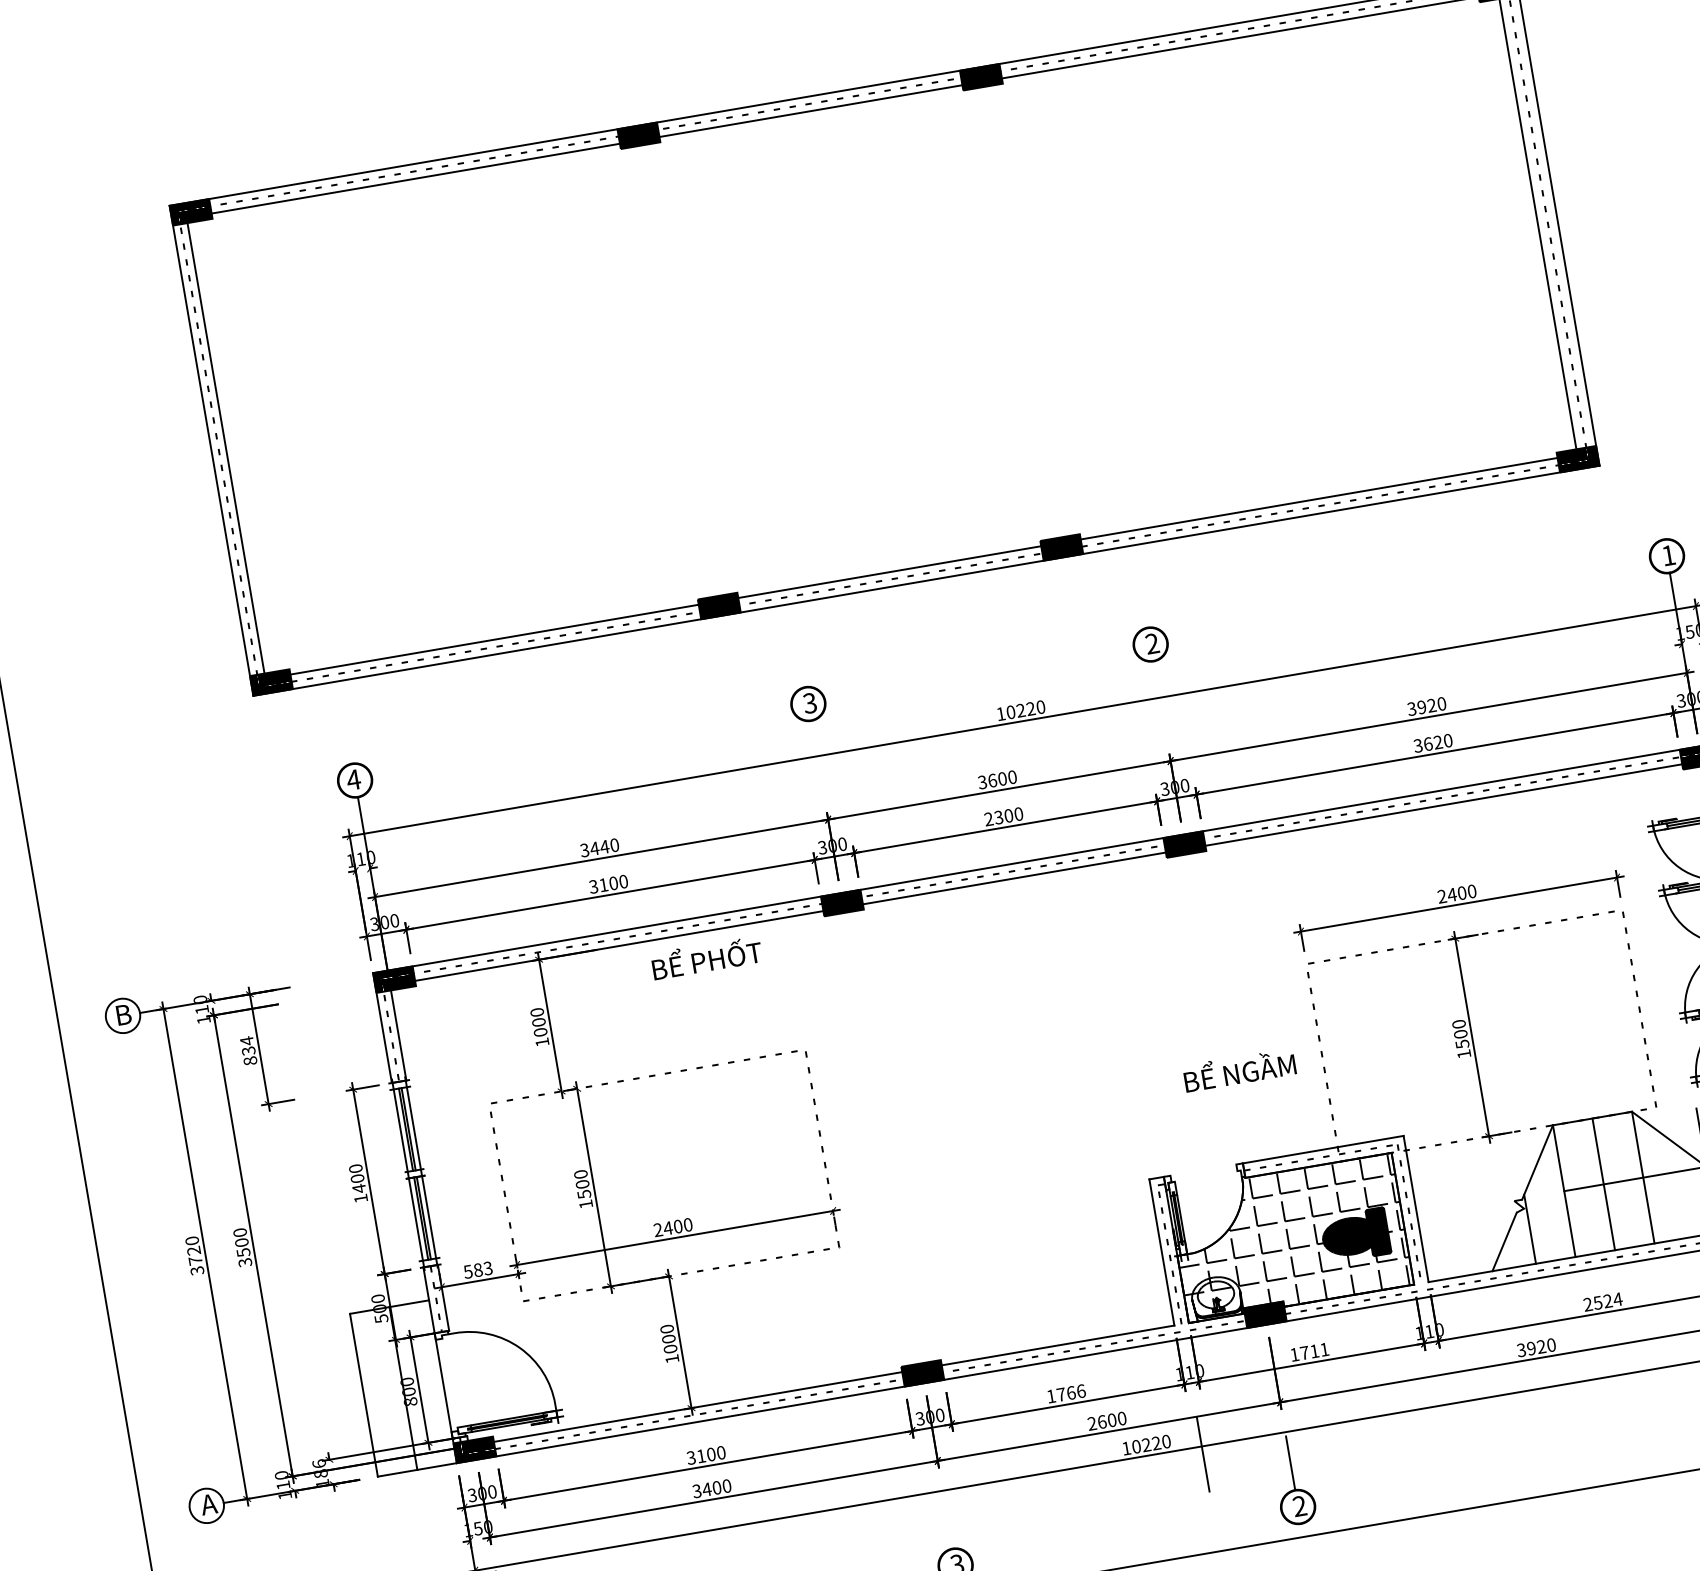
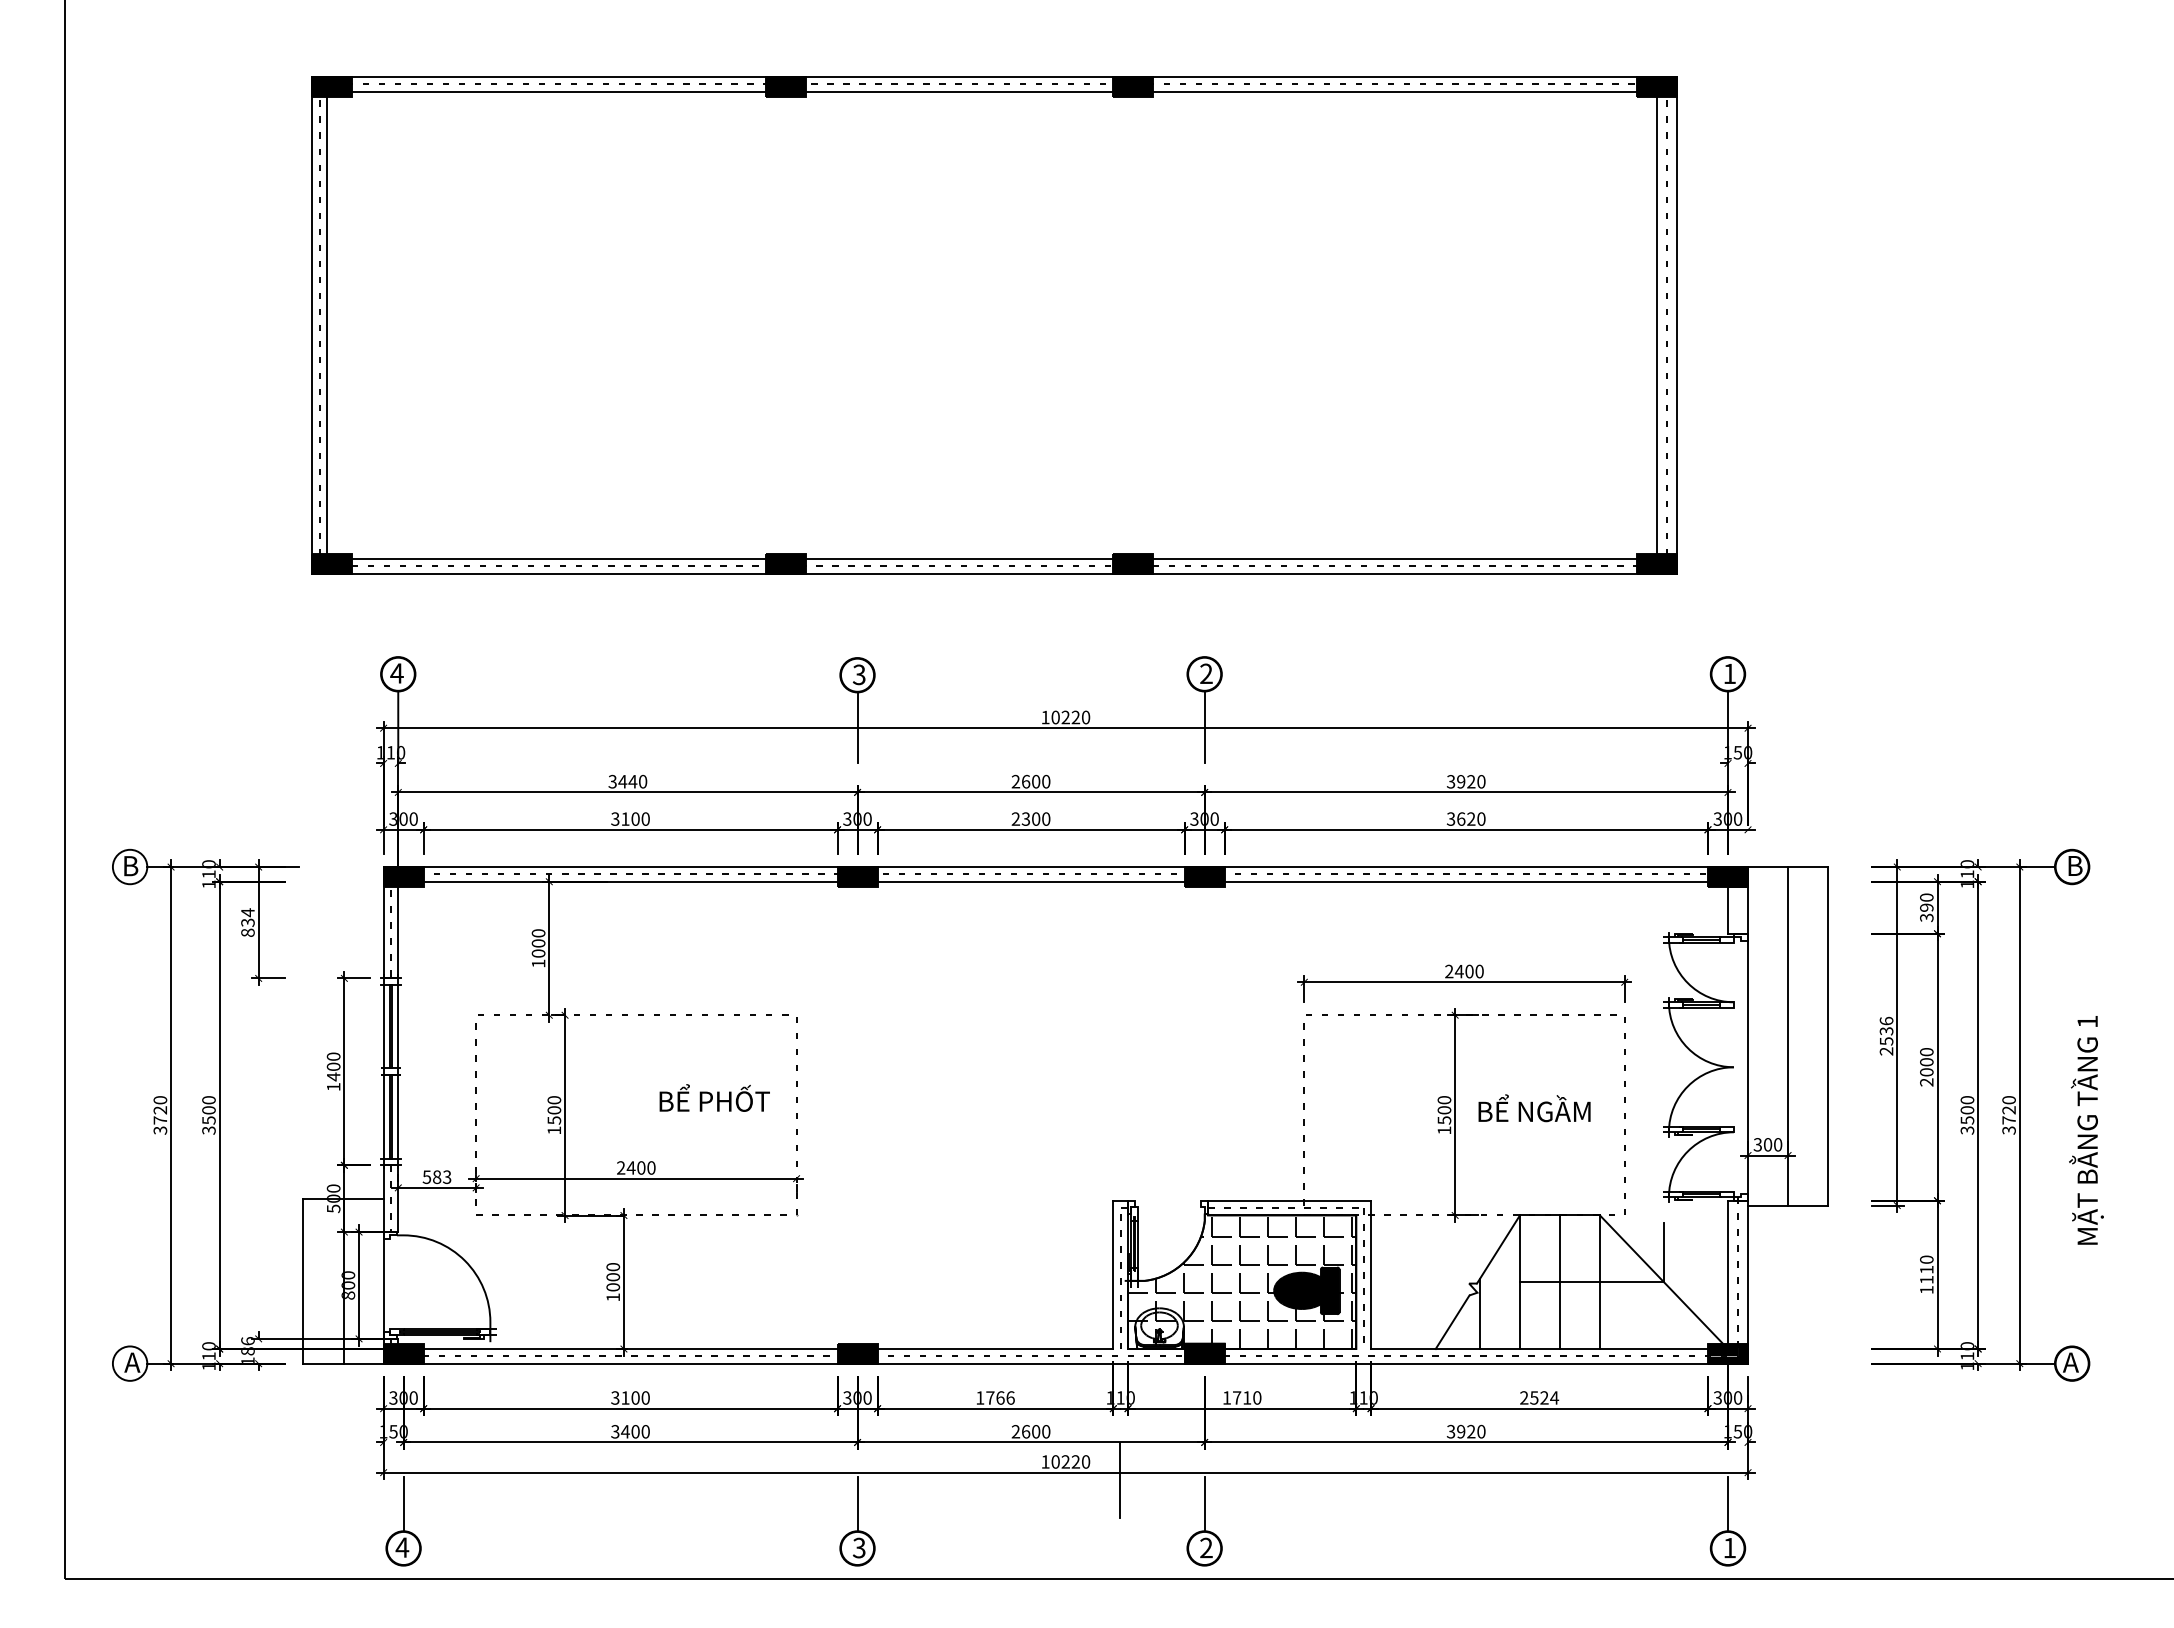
line: (1159, 696) -> (1204, 726), added
line: (817, 755) -> (857, 727), added
text: (982, 782) -> (1015, 781), 3600 -> 2600
text: (706, 957) -> (714, 1097), moved
text: (1239, 1070) -> (1534, 1108), moved
text: (1324, 1349) -> (1257, 1397), 1711 -> 1710
line: (948, 1521) -> (857, 1503), added

